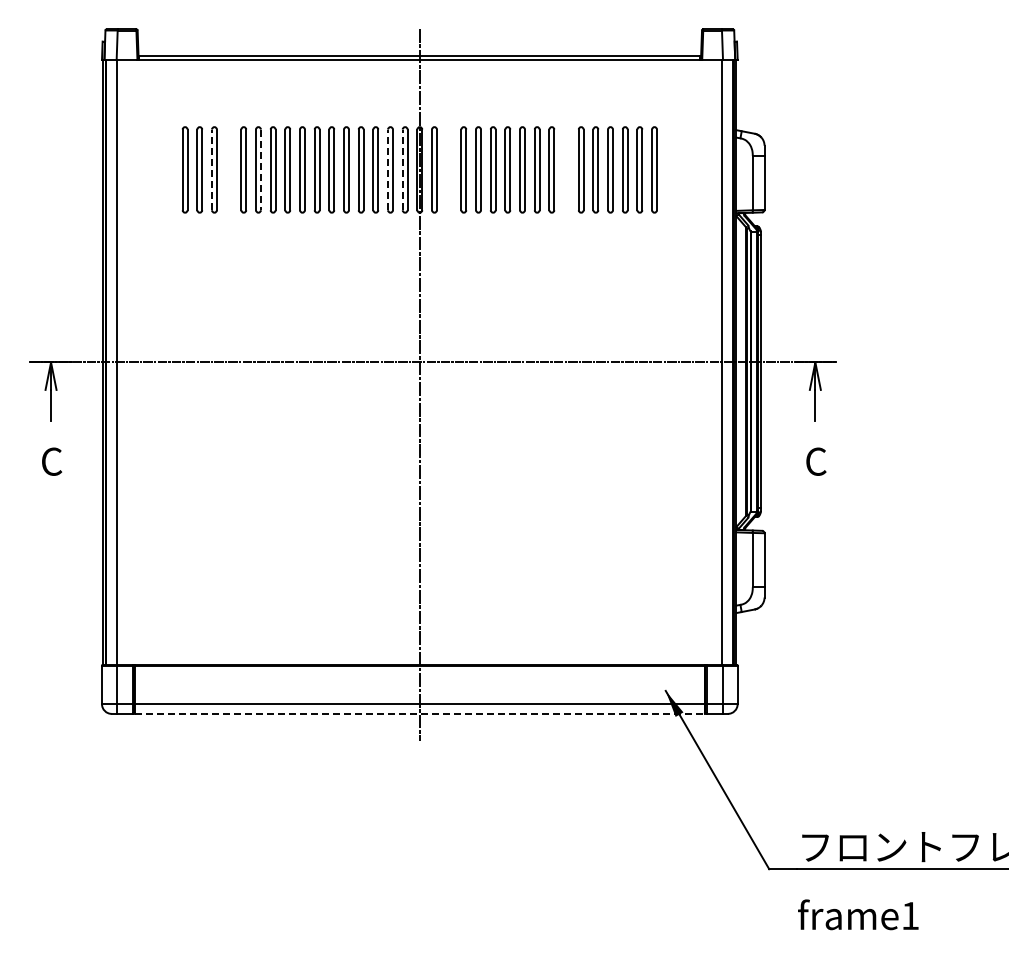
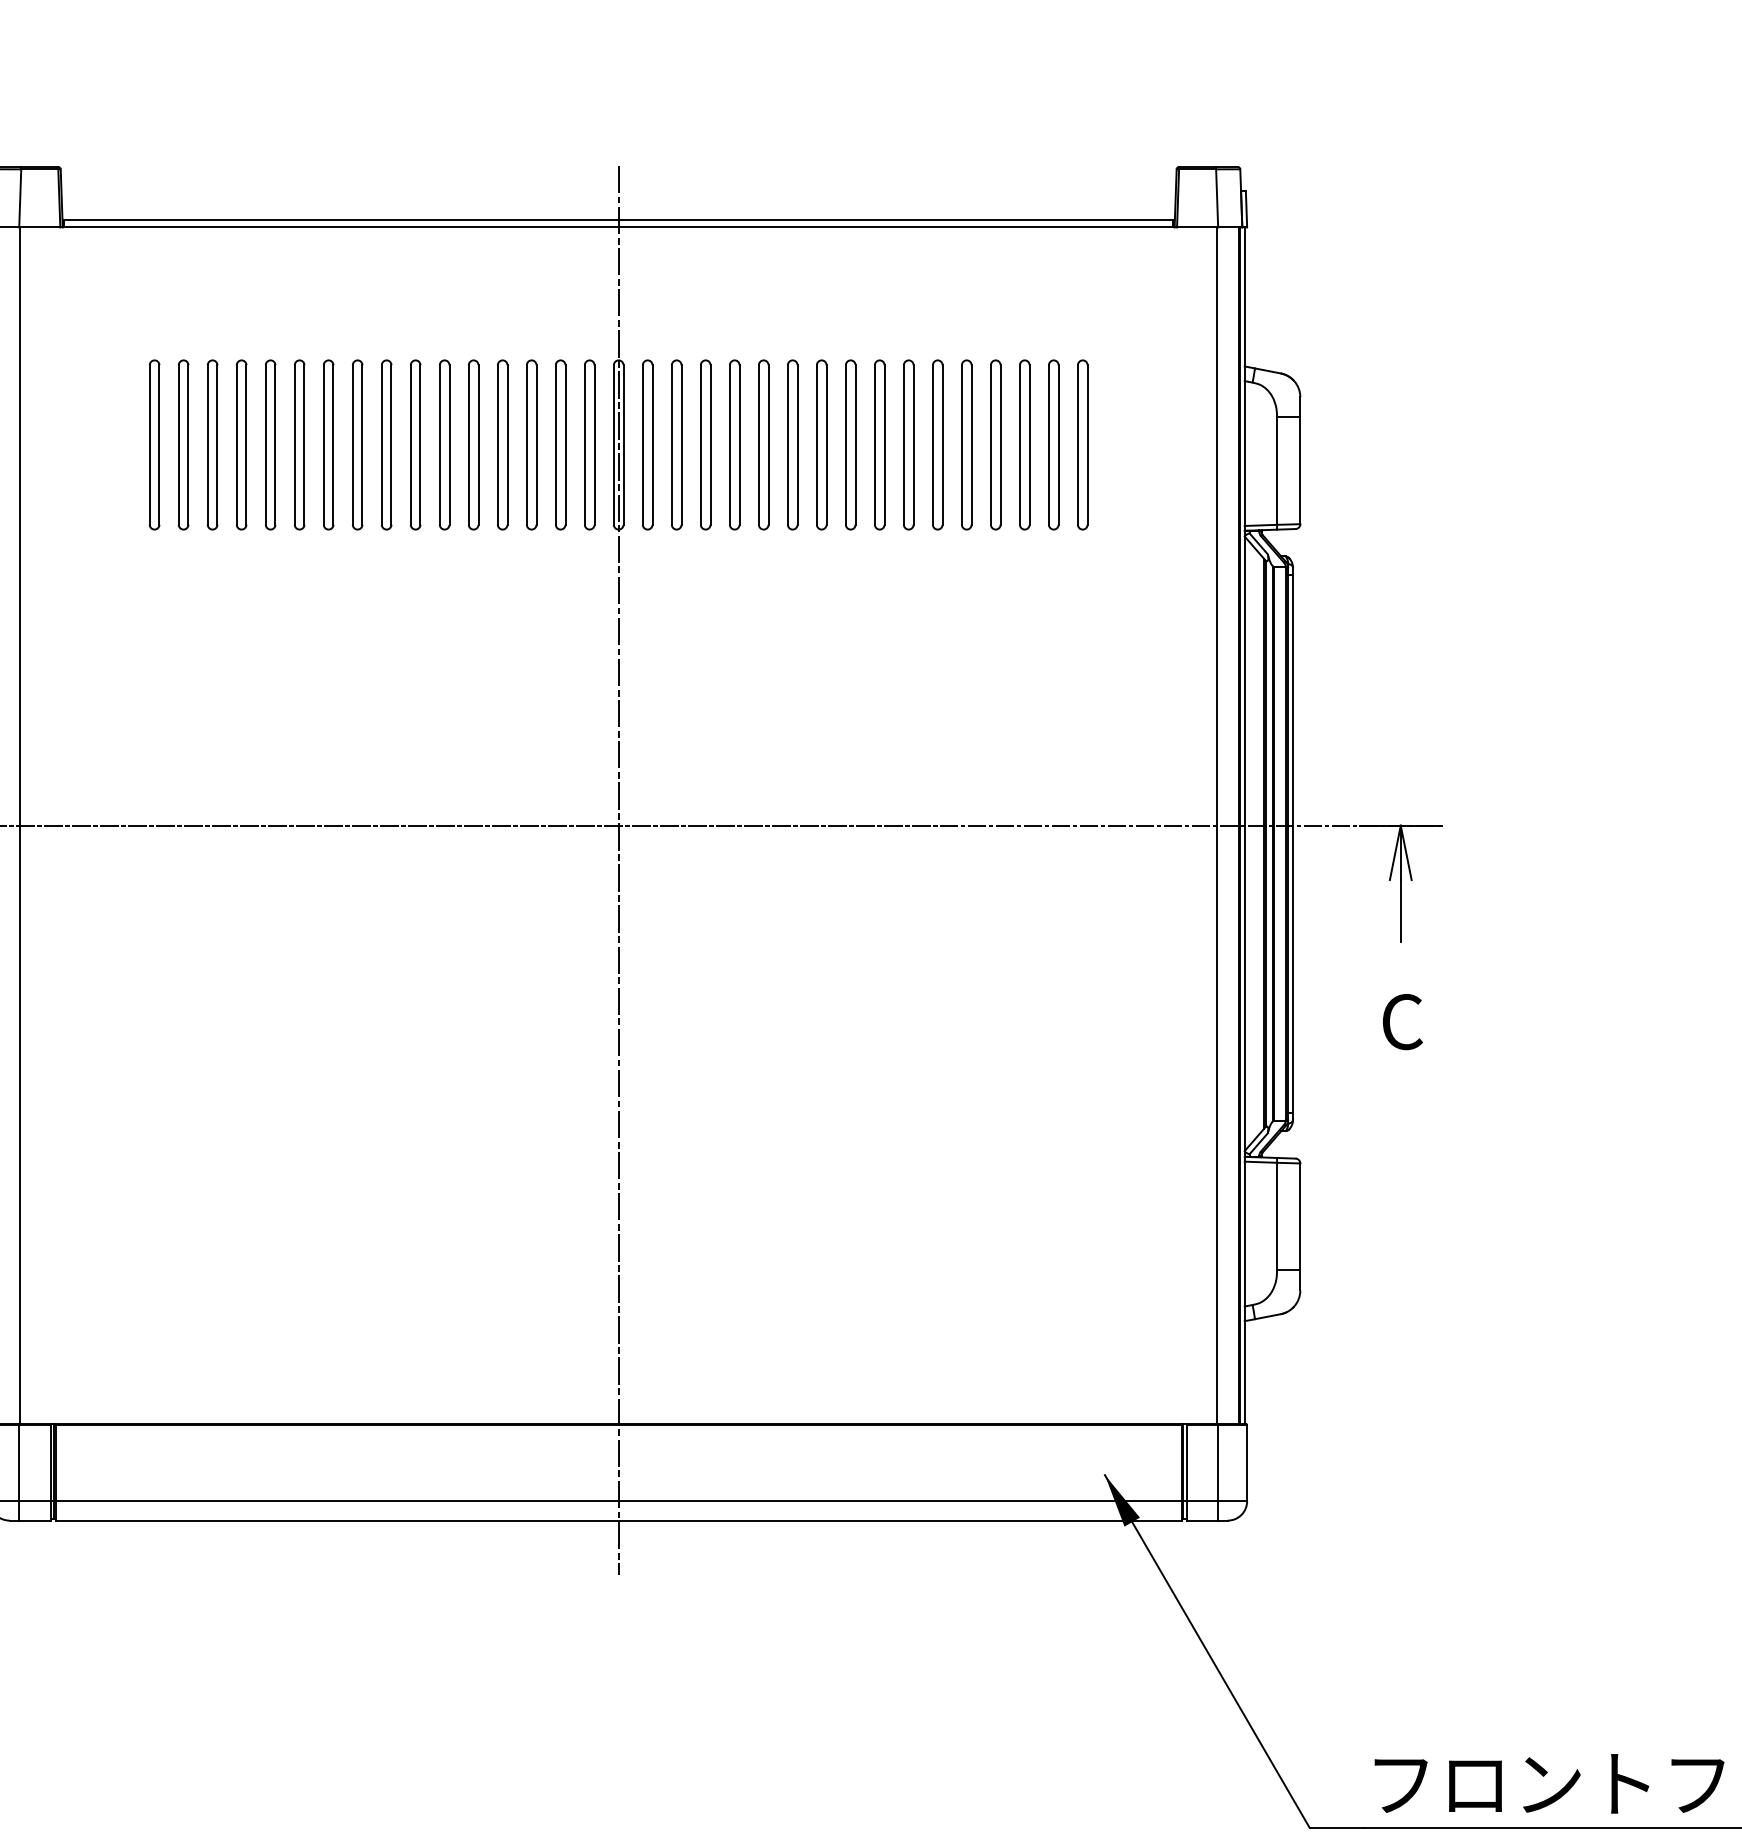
line: (212, 169) -> (208, 444), dashed -> solid
part: (228, 169) -> (240, 444), added
line: (388, 169) -> (556, 444), dashed -> solid
line: (402, 169) -> (584, 444), dashed -> solid
part: (449, 169) -> (677, 444), added
part: (566, 169) -> (908, 444), added
line: (260, 170) -> (303, 446), dashed -> solid
line: (419, 713) -> (618, 1519), dashed -> solid

